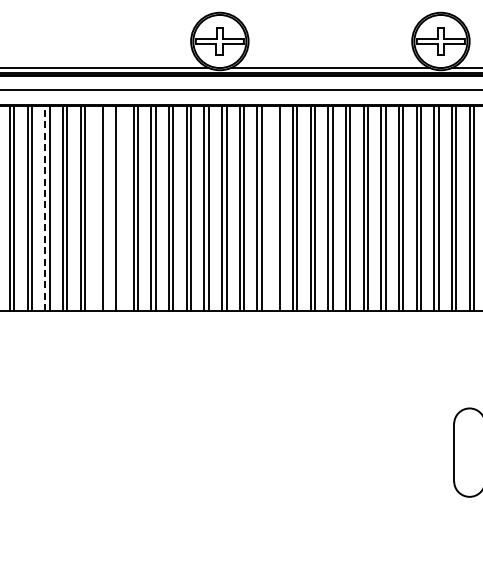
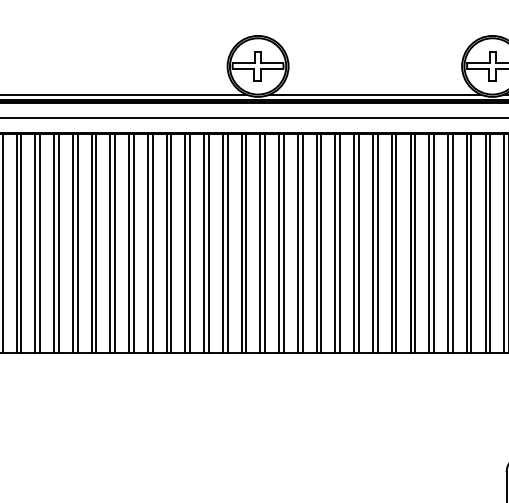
line: (45, 208) -> (73, 243), dashed -> solid
line: (98, 208) -> (129, 243), added
line: (120, 208) -> (152, 243), added
line: (275, 208) -> (317, 243), added

